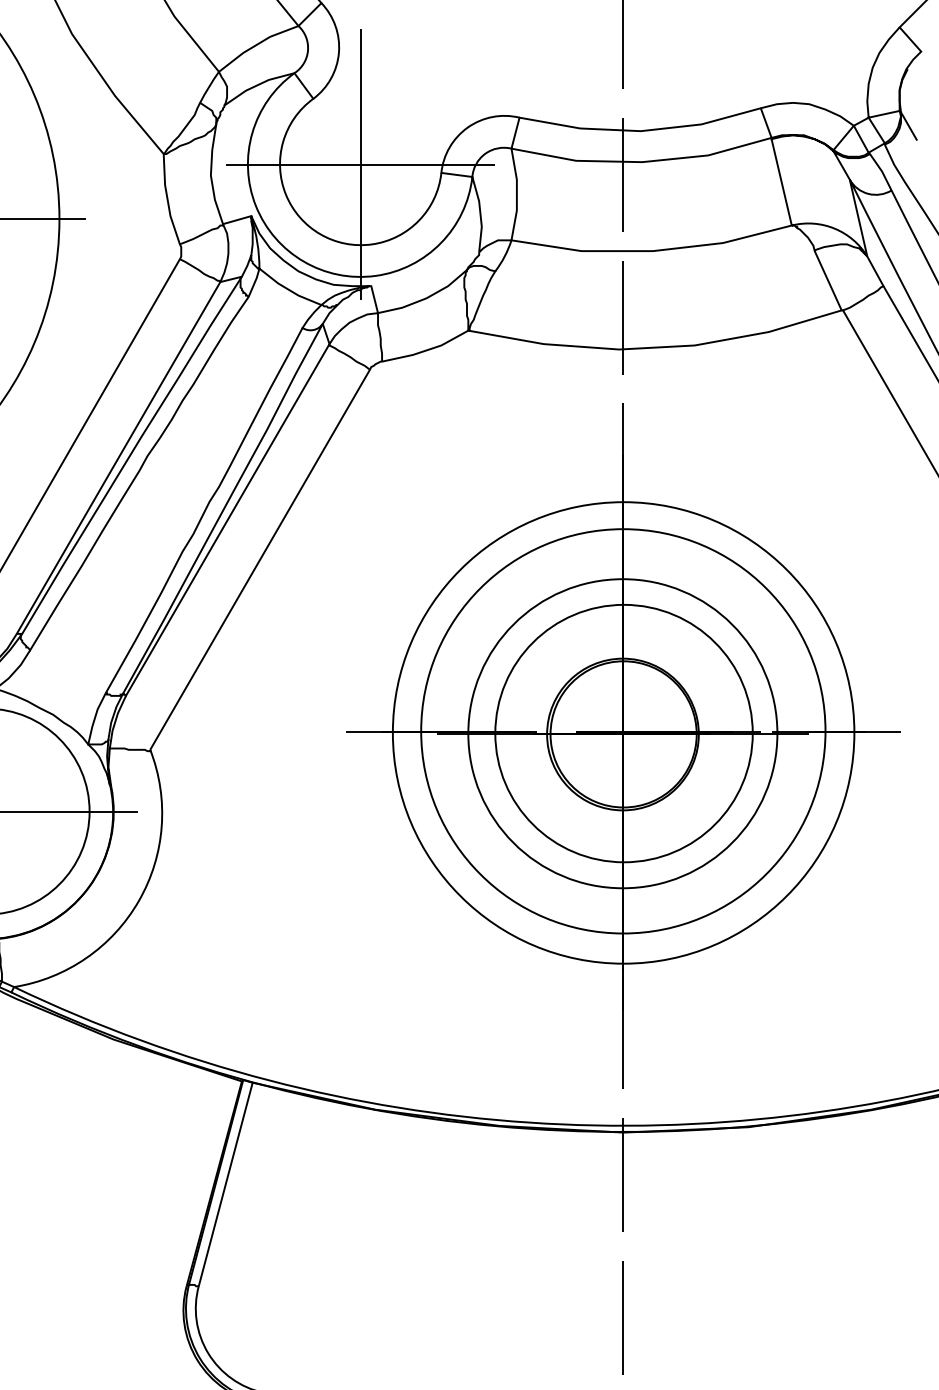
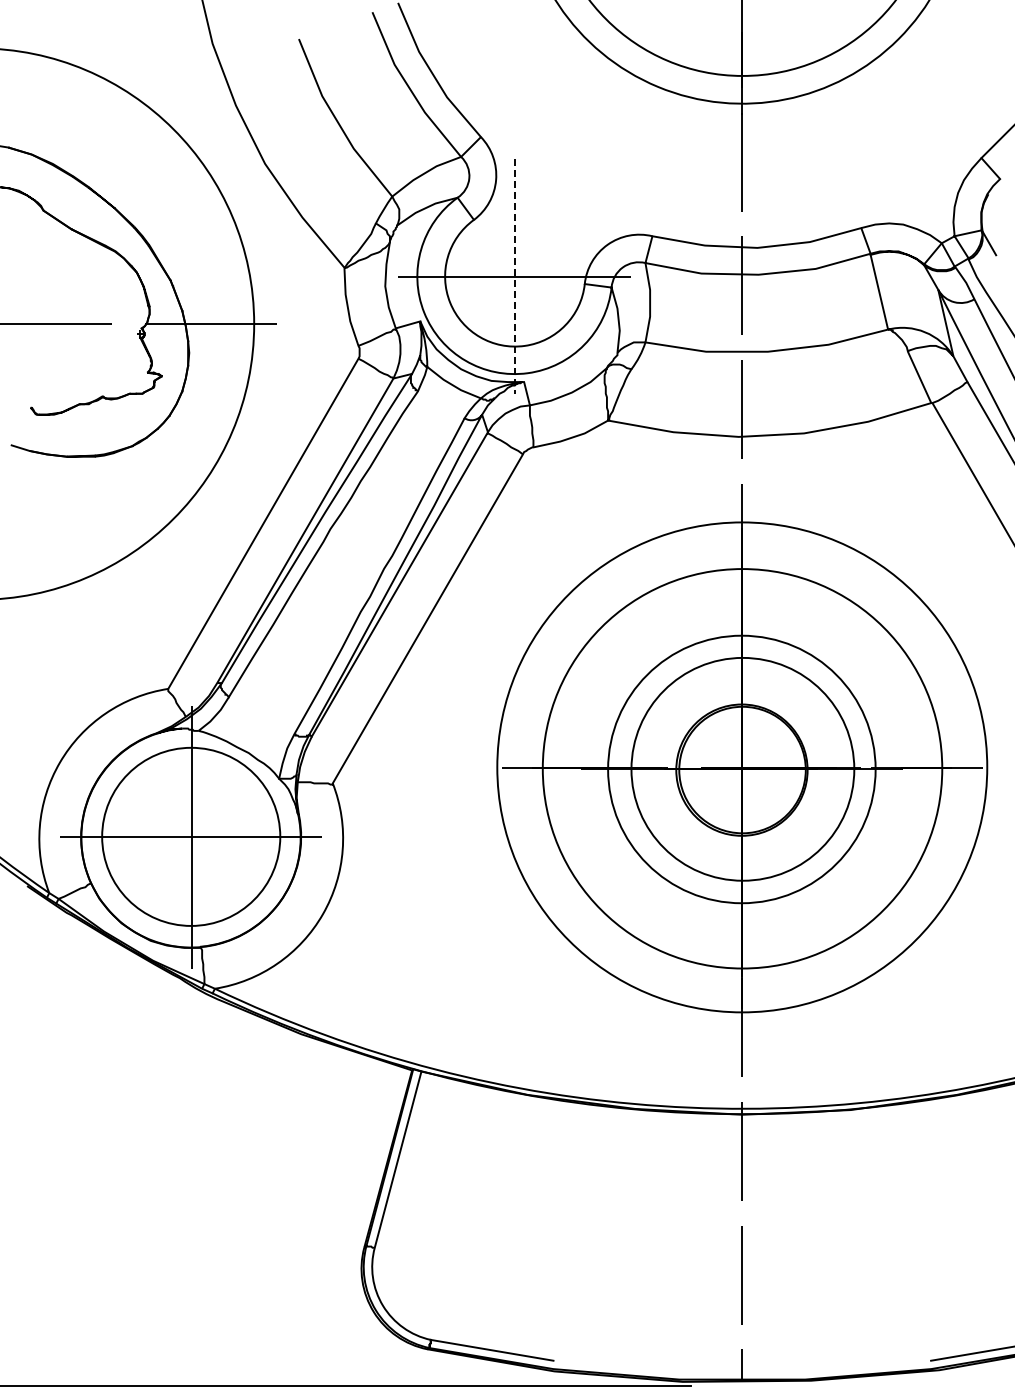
line: (360, 164) -> (514, 276), solid -> dashed
circle: (623, 731) -> (742, 767), size x1.4

